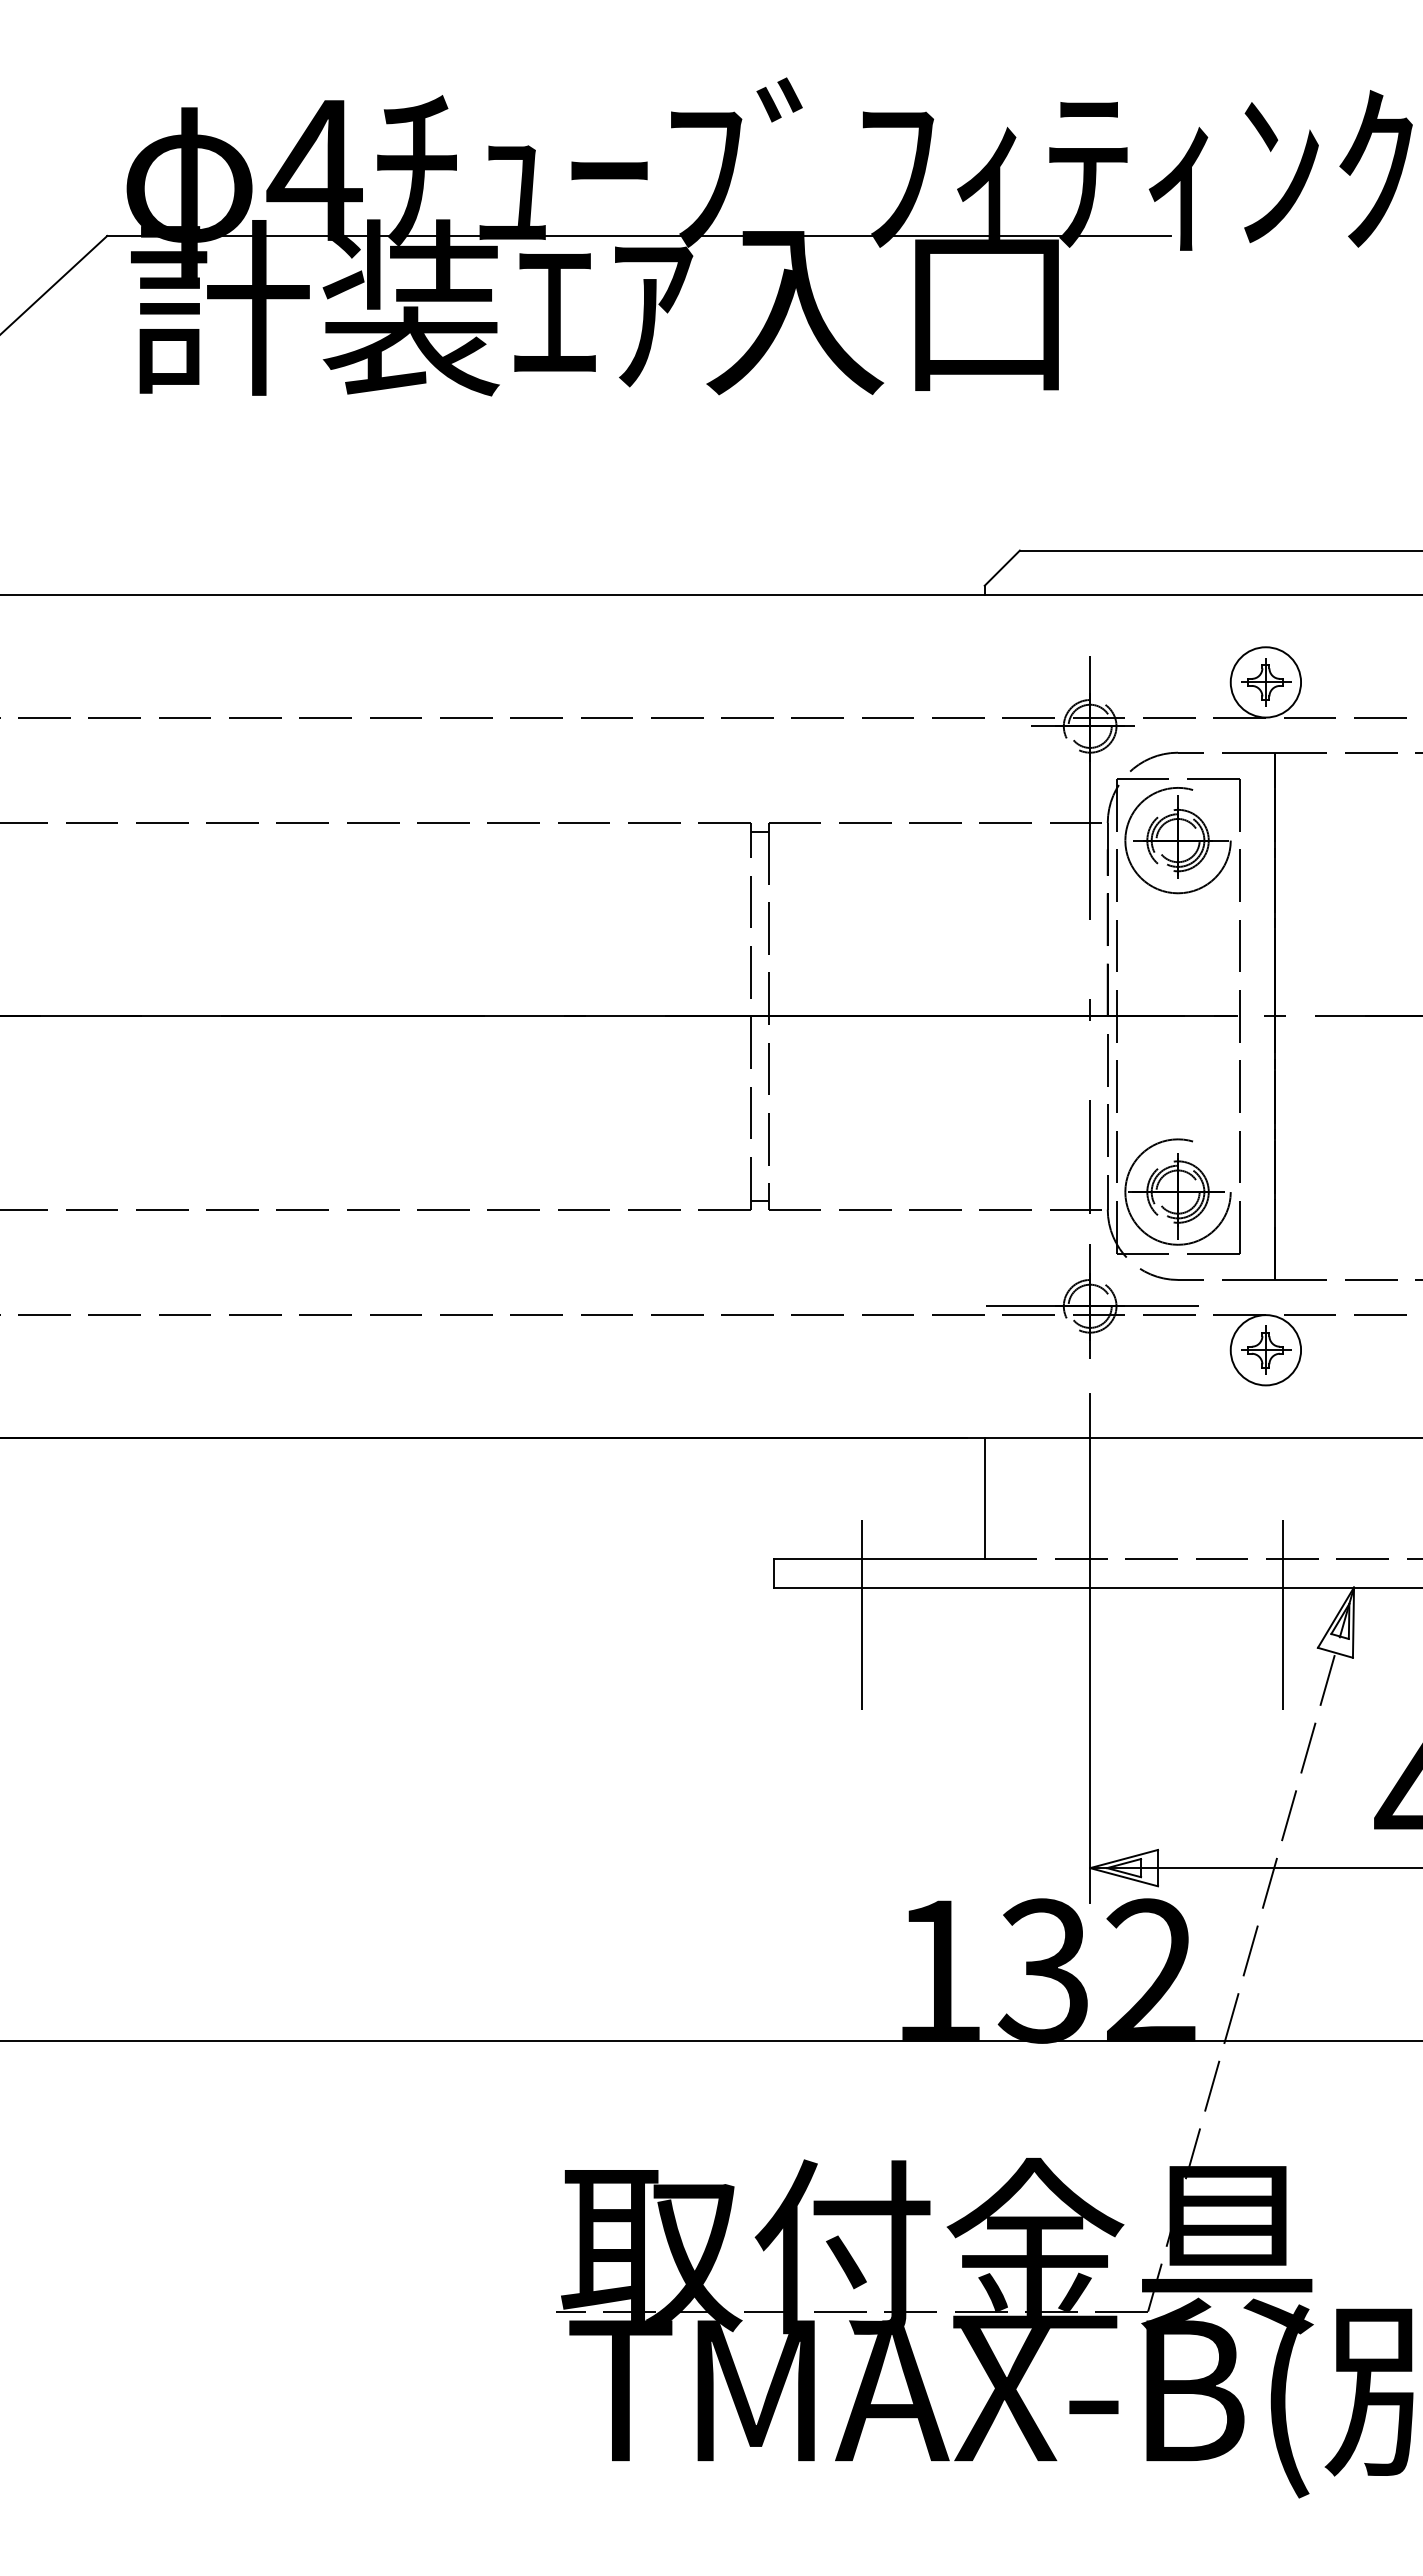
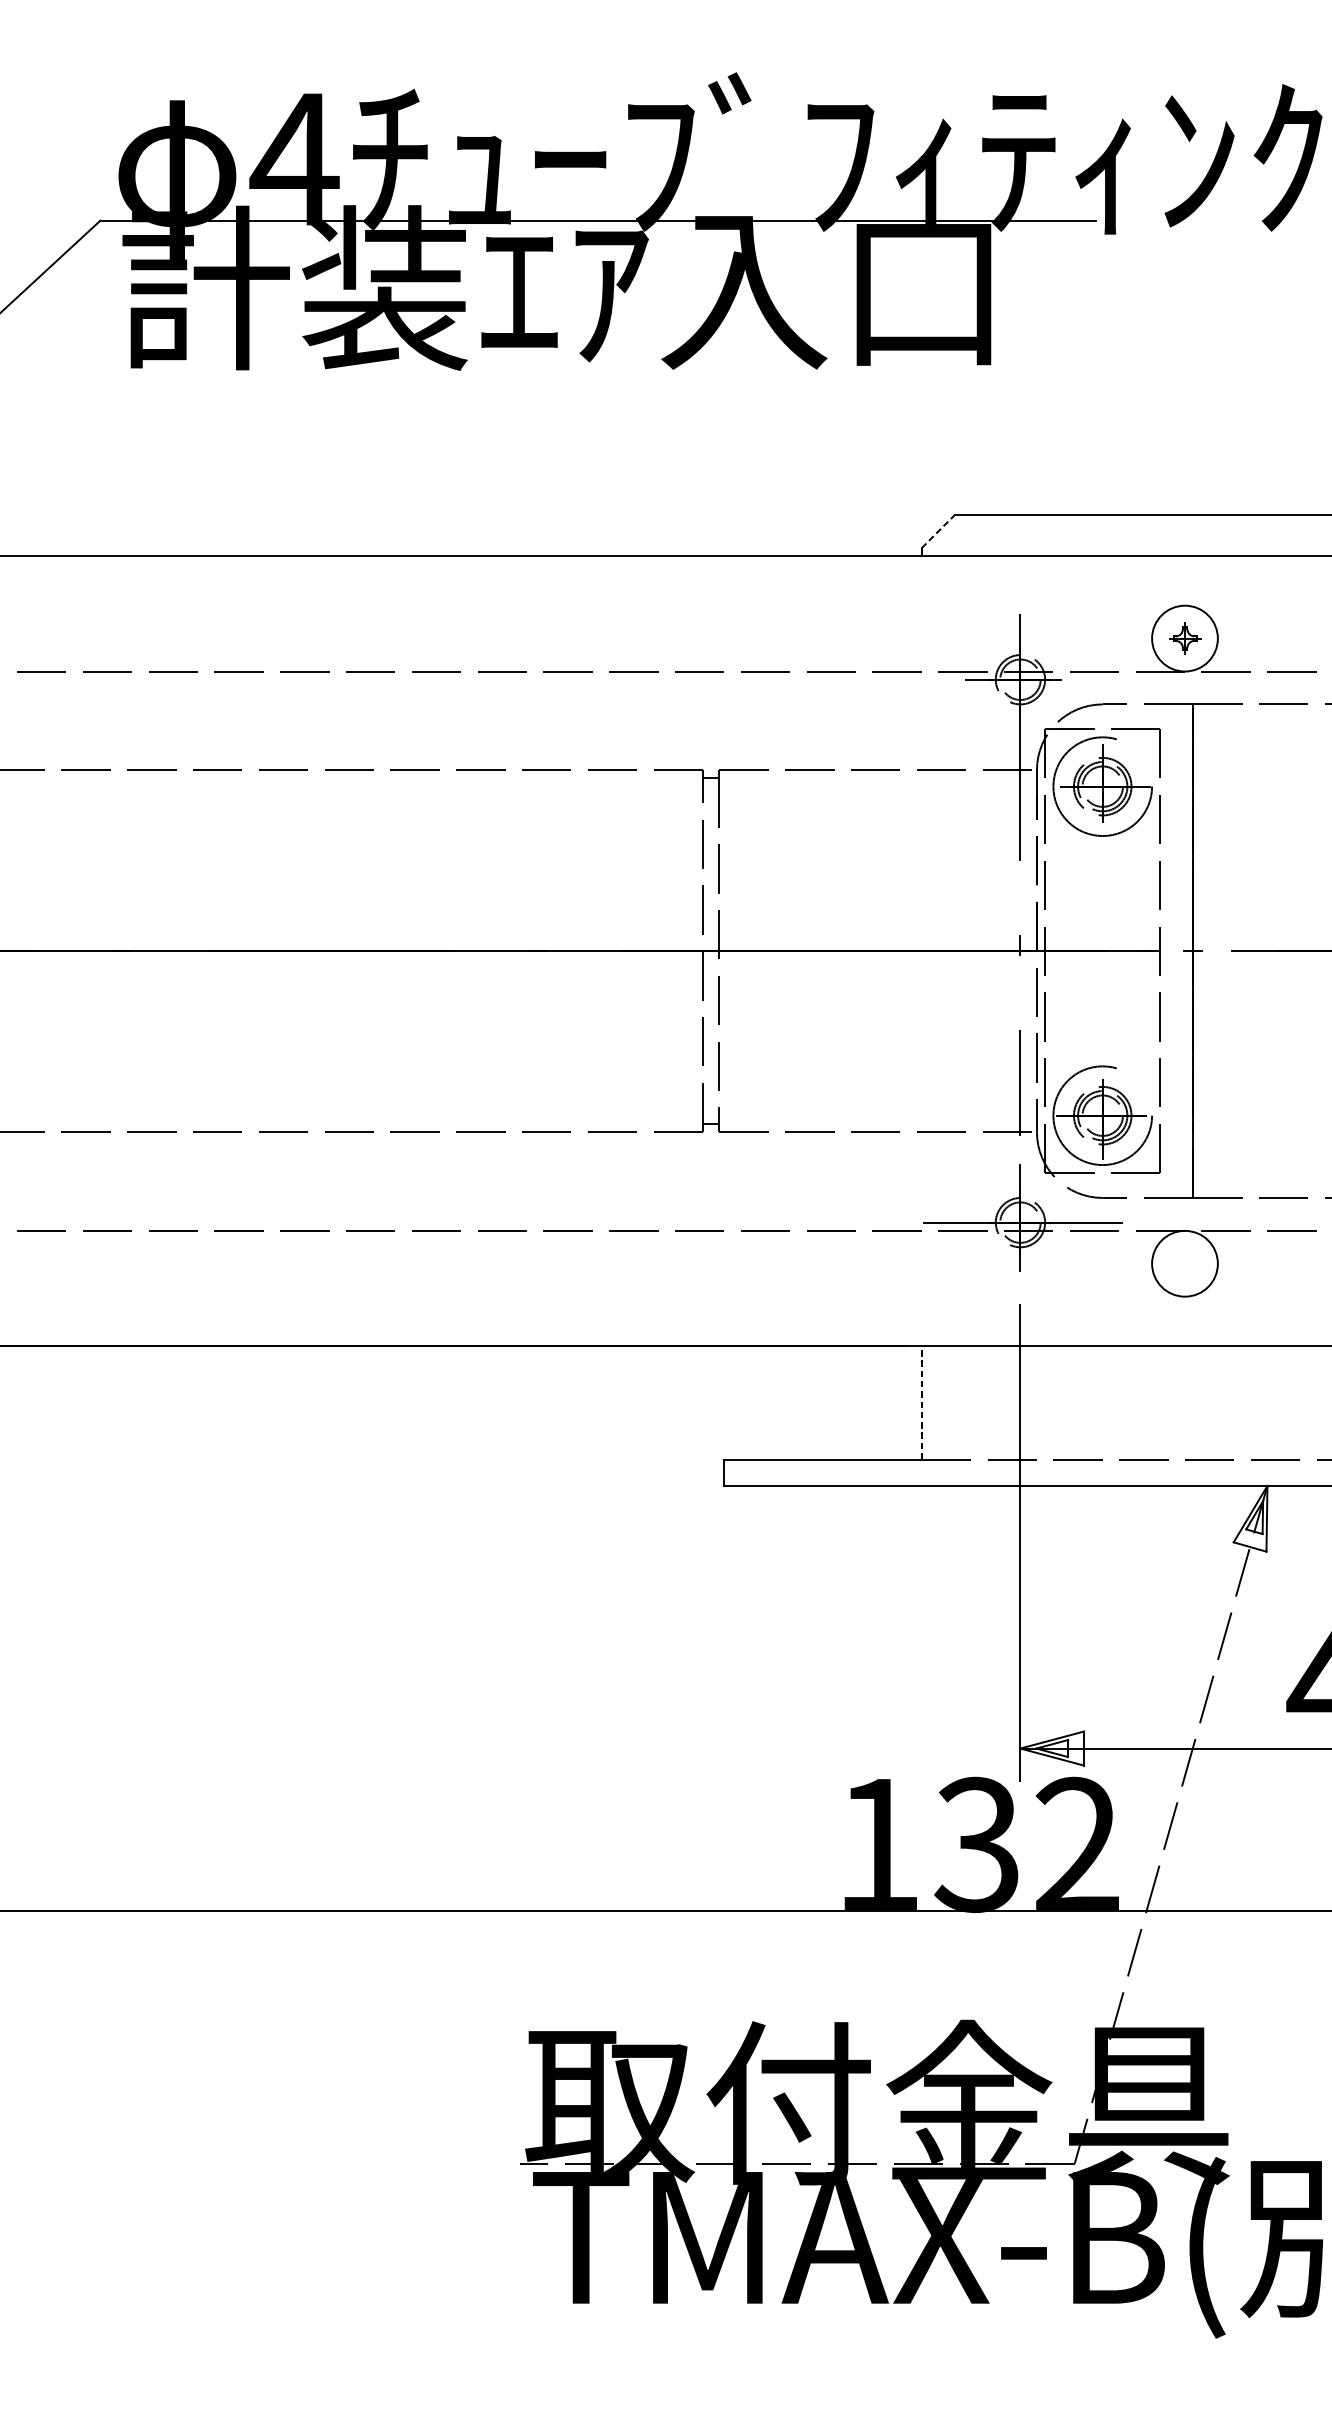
line: (1002, 568) -> (938, 531), solid -> dashed
part: (1266, 682) -> (1185, 638), size x0.7
part: (1266, 1349) -> (1185, 1263), removed
line: (984, 1498) -> (921, 1402), solid -> dashed
line: (861, 1614) -> (806, 1511), removed
line: (1283, 1614) -> (1201, 1511), removed

